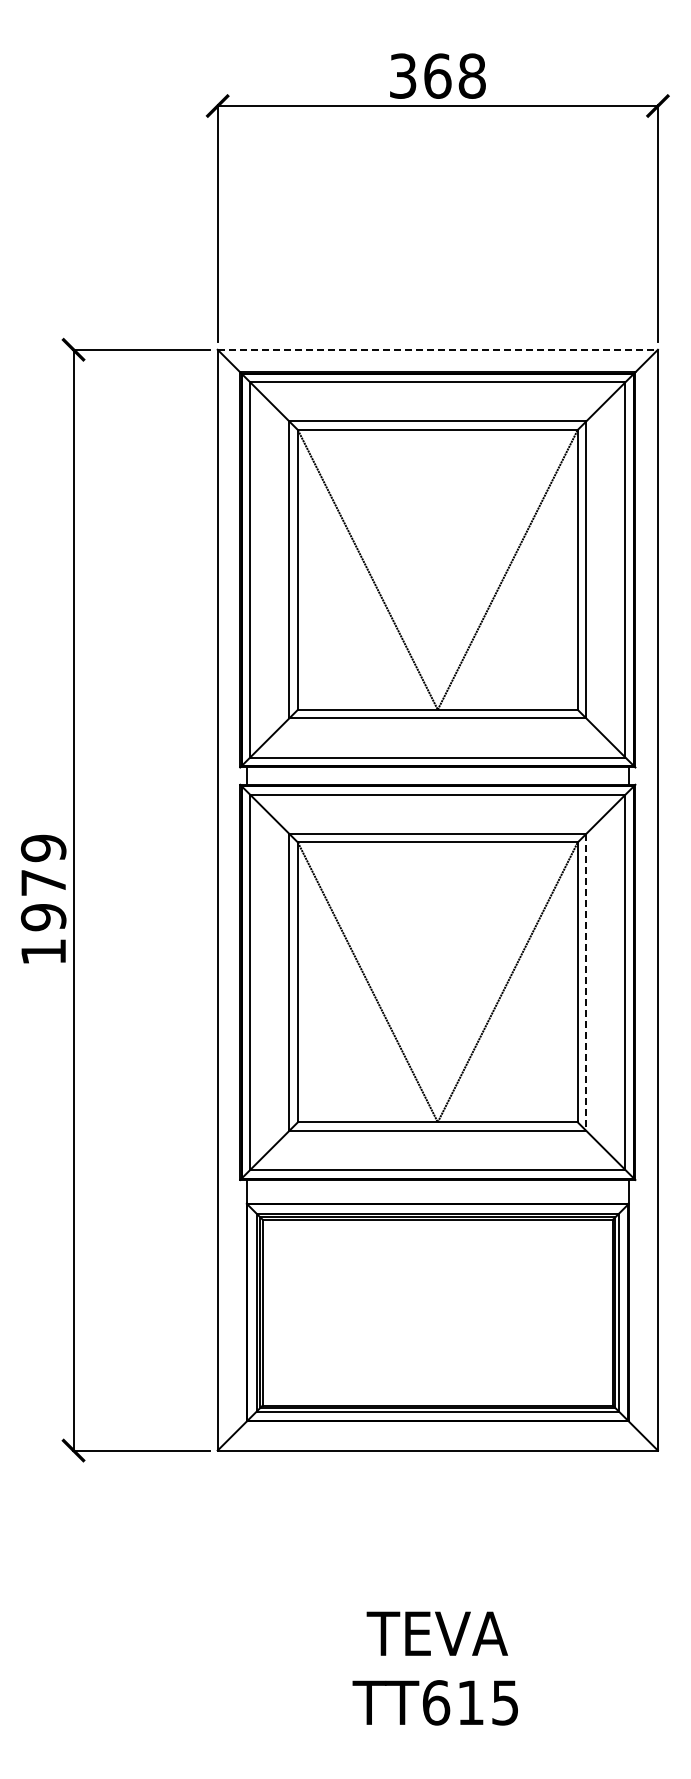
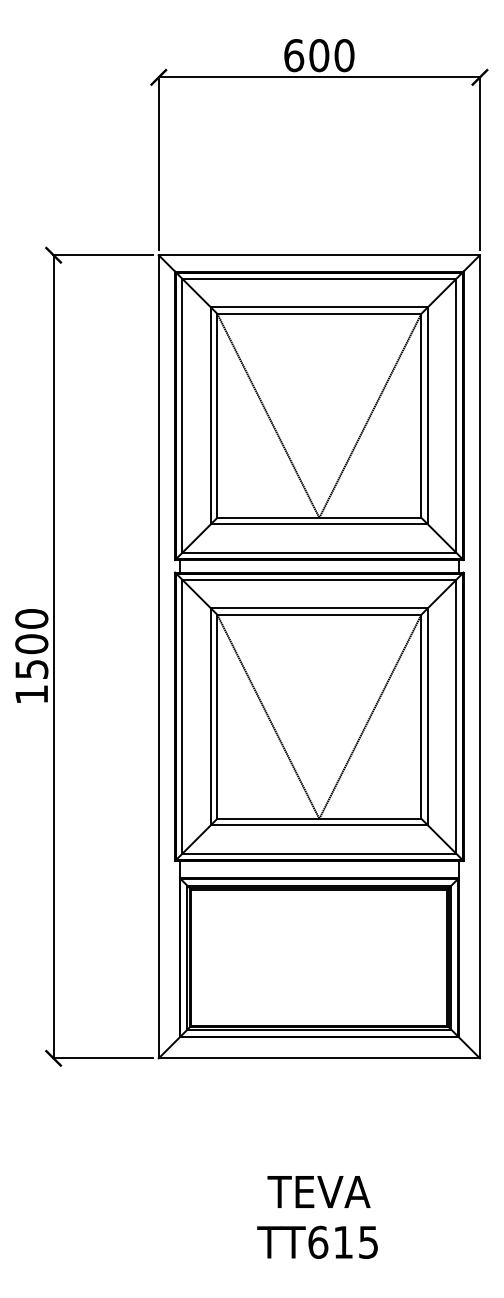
text: (437, 75) -> (319, 55), 368 -> 600
line: (438, 349) -> (319, 255), dashed -> solid
text: (43, 882) -> (31, 643), 1979 -> 1500
line: (586, 982) -> (427, 716), dashed -> solid

